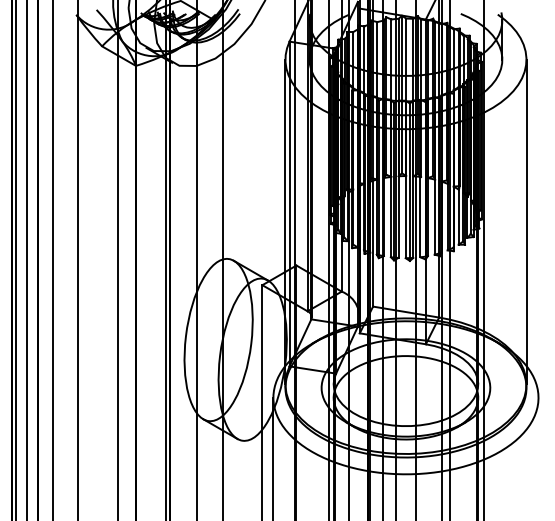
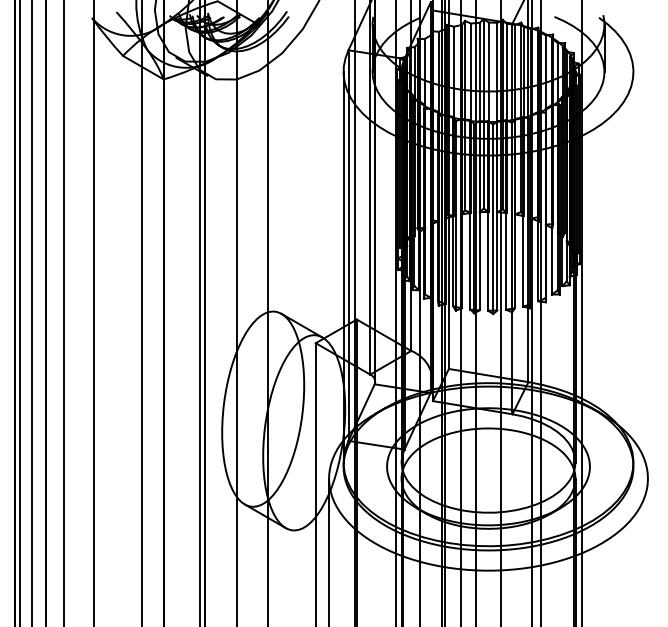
line: (526, 221) -> (633, 266), removed

